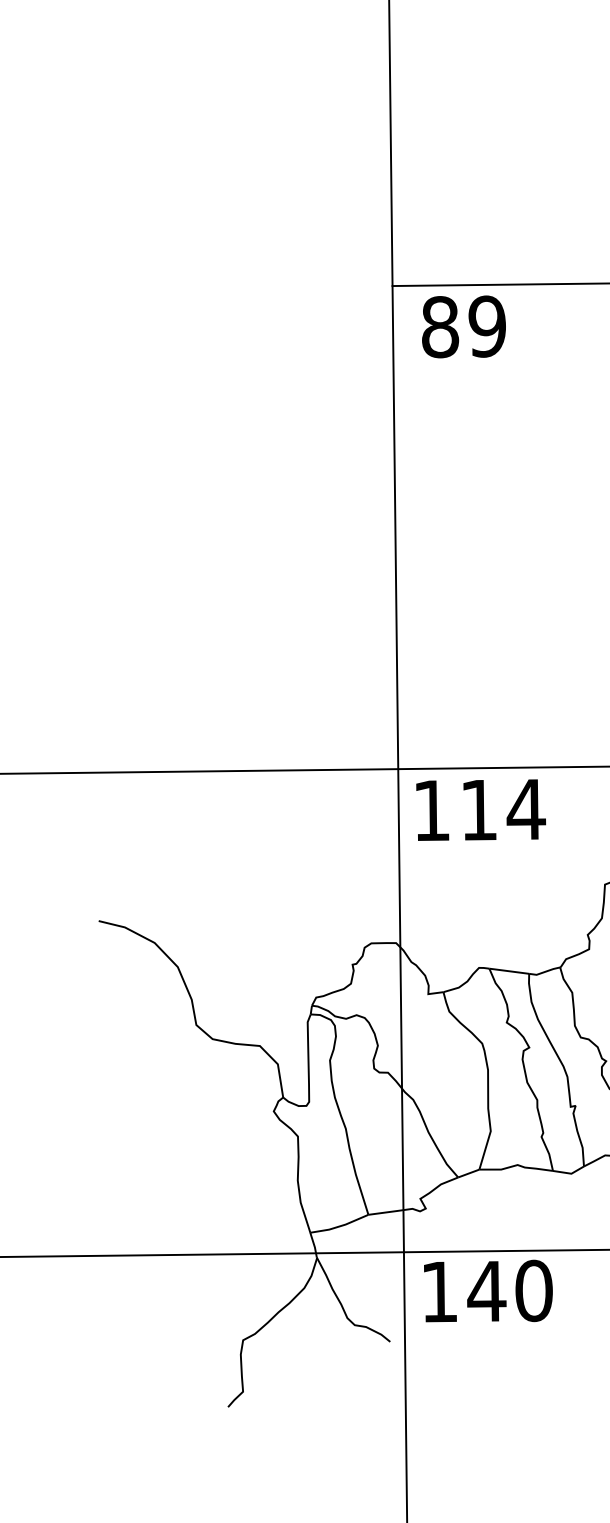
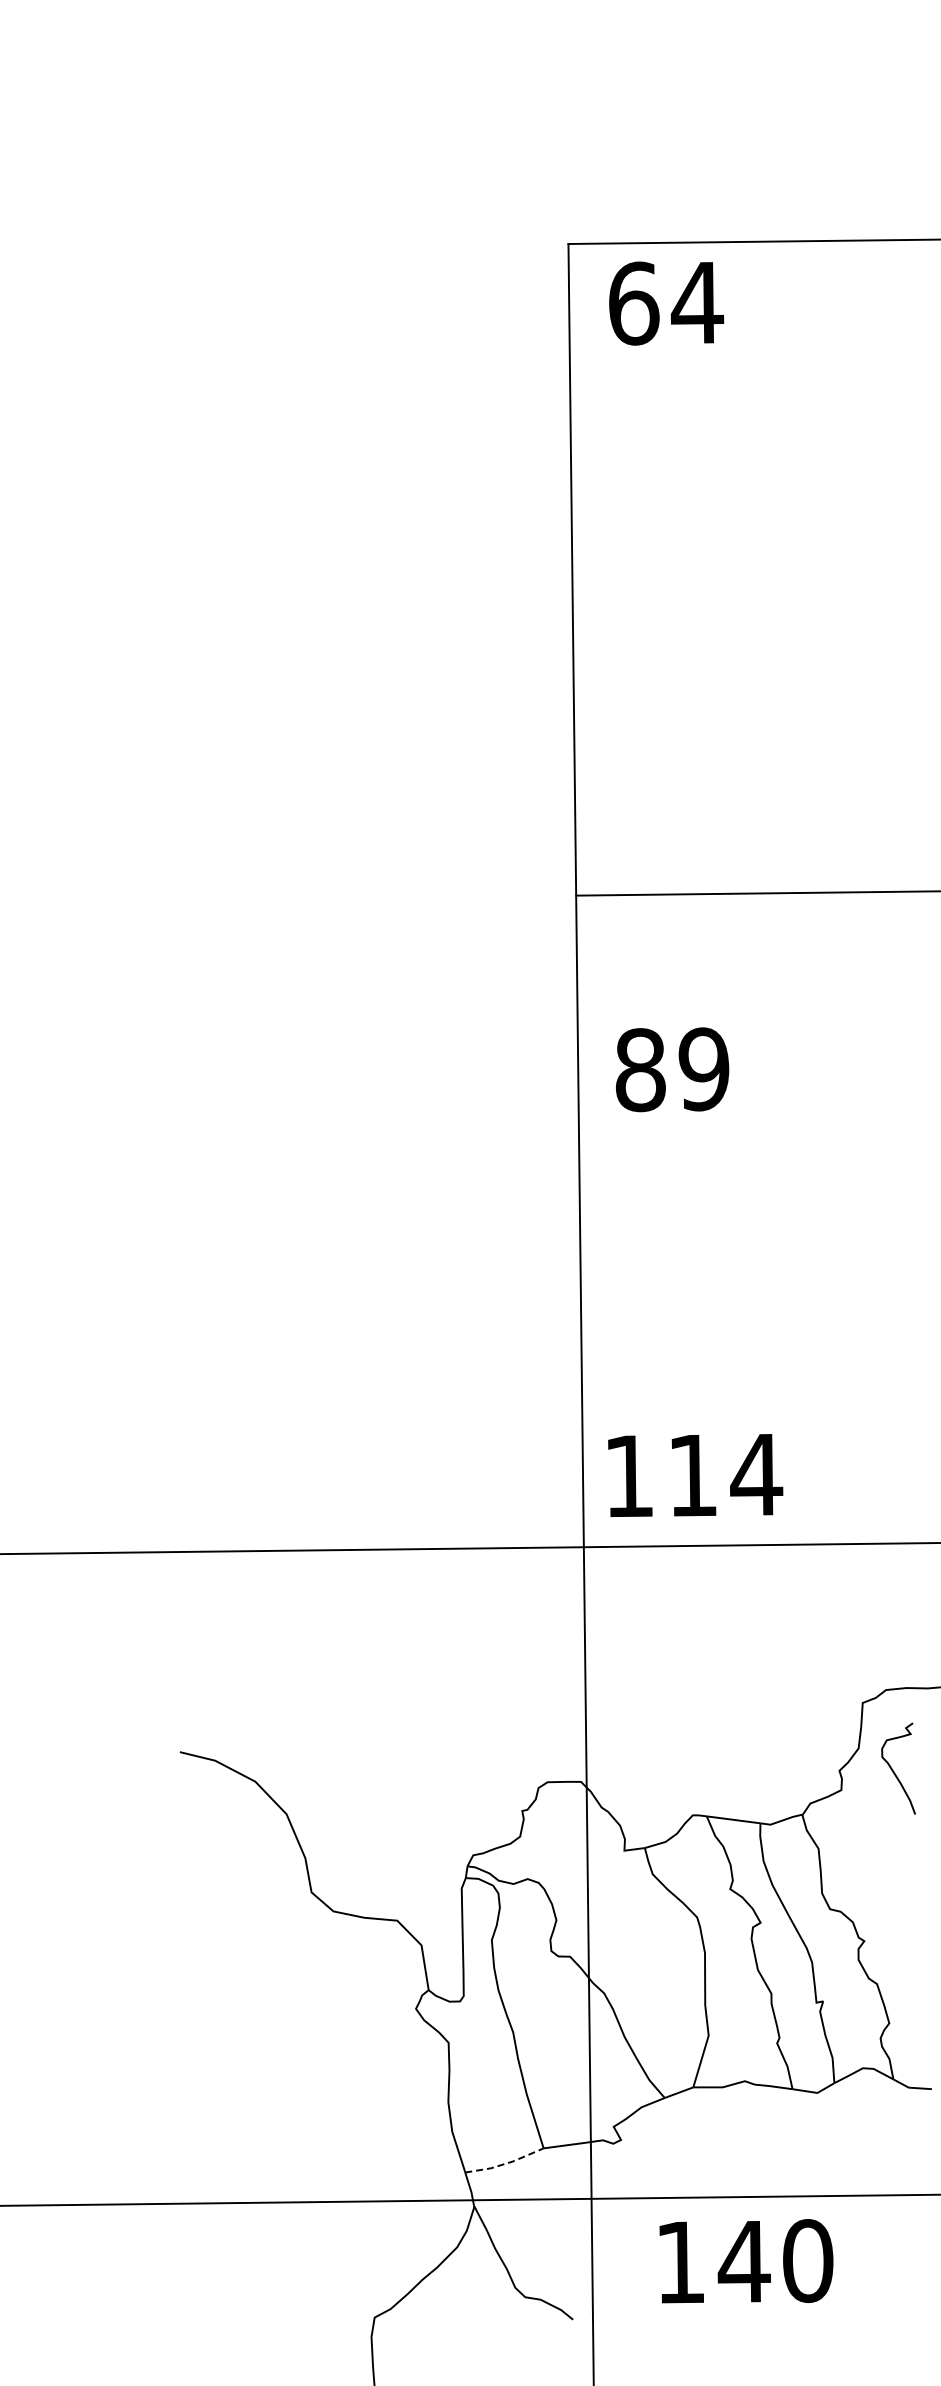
text: (463, 326) -> (672, 1069), moved
text: (481, 810) -> (695, 1475), moved
line: (340, 1226) -> (505, 2163), solid -> dashed
text: (488, 1291) -> (746, 2261), moved

